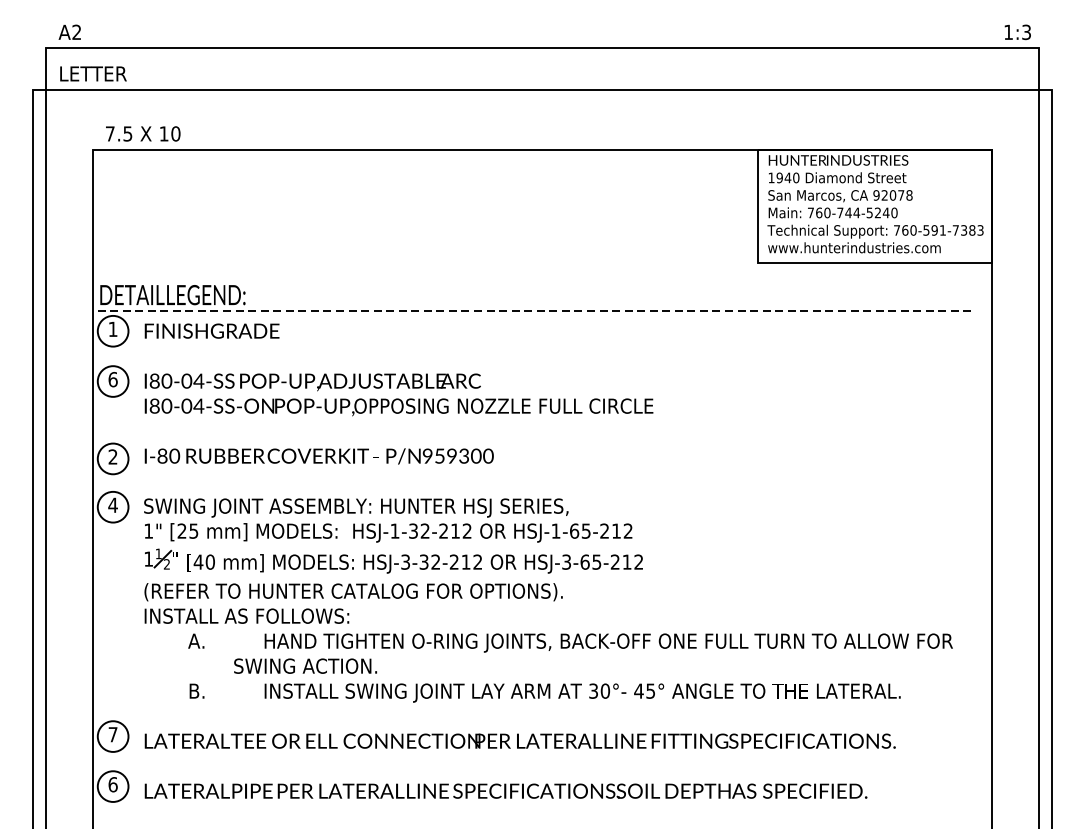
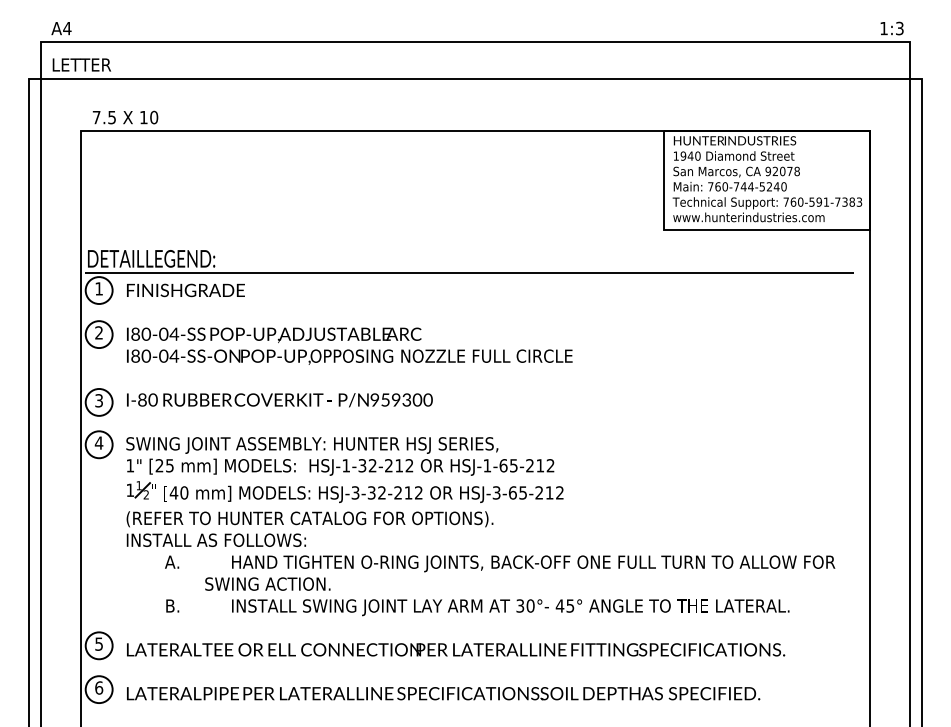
text: (77, 32) -> (67, 28), A2 -> A4
line: (536, 311) -> (470, 273), dashed -> solid
text: (113, 379) -> (99, 332), 6 -> 2
text: (112, 456) -> (98, 400), 2 -> 3
text: (112, 733) -> (98, 643), 7 -> 5

